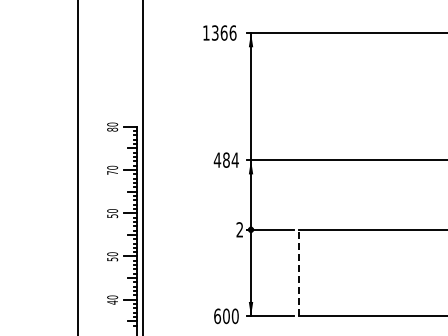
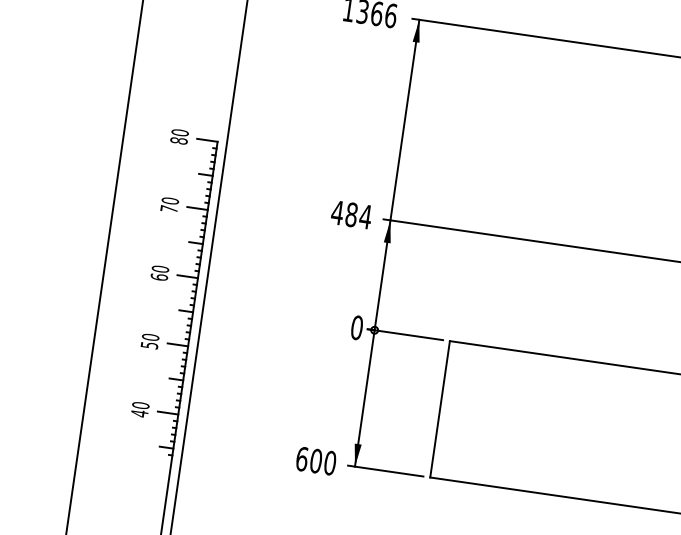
text: (112, 216) -> (159, 277), 50 -> 60
text: (239, 229) -> (356, 327), 2 -> 0
line: (298, 272) -> (439, 408), dashed -> solid

